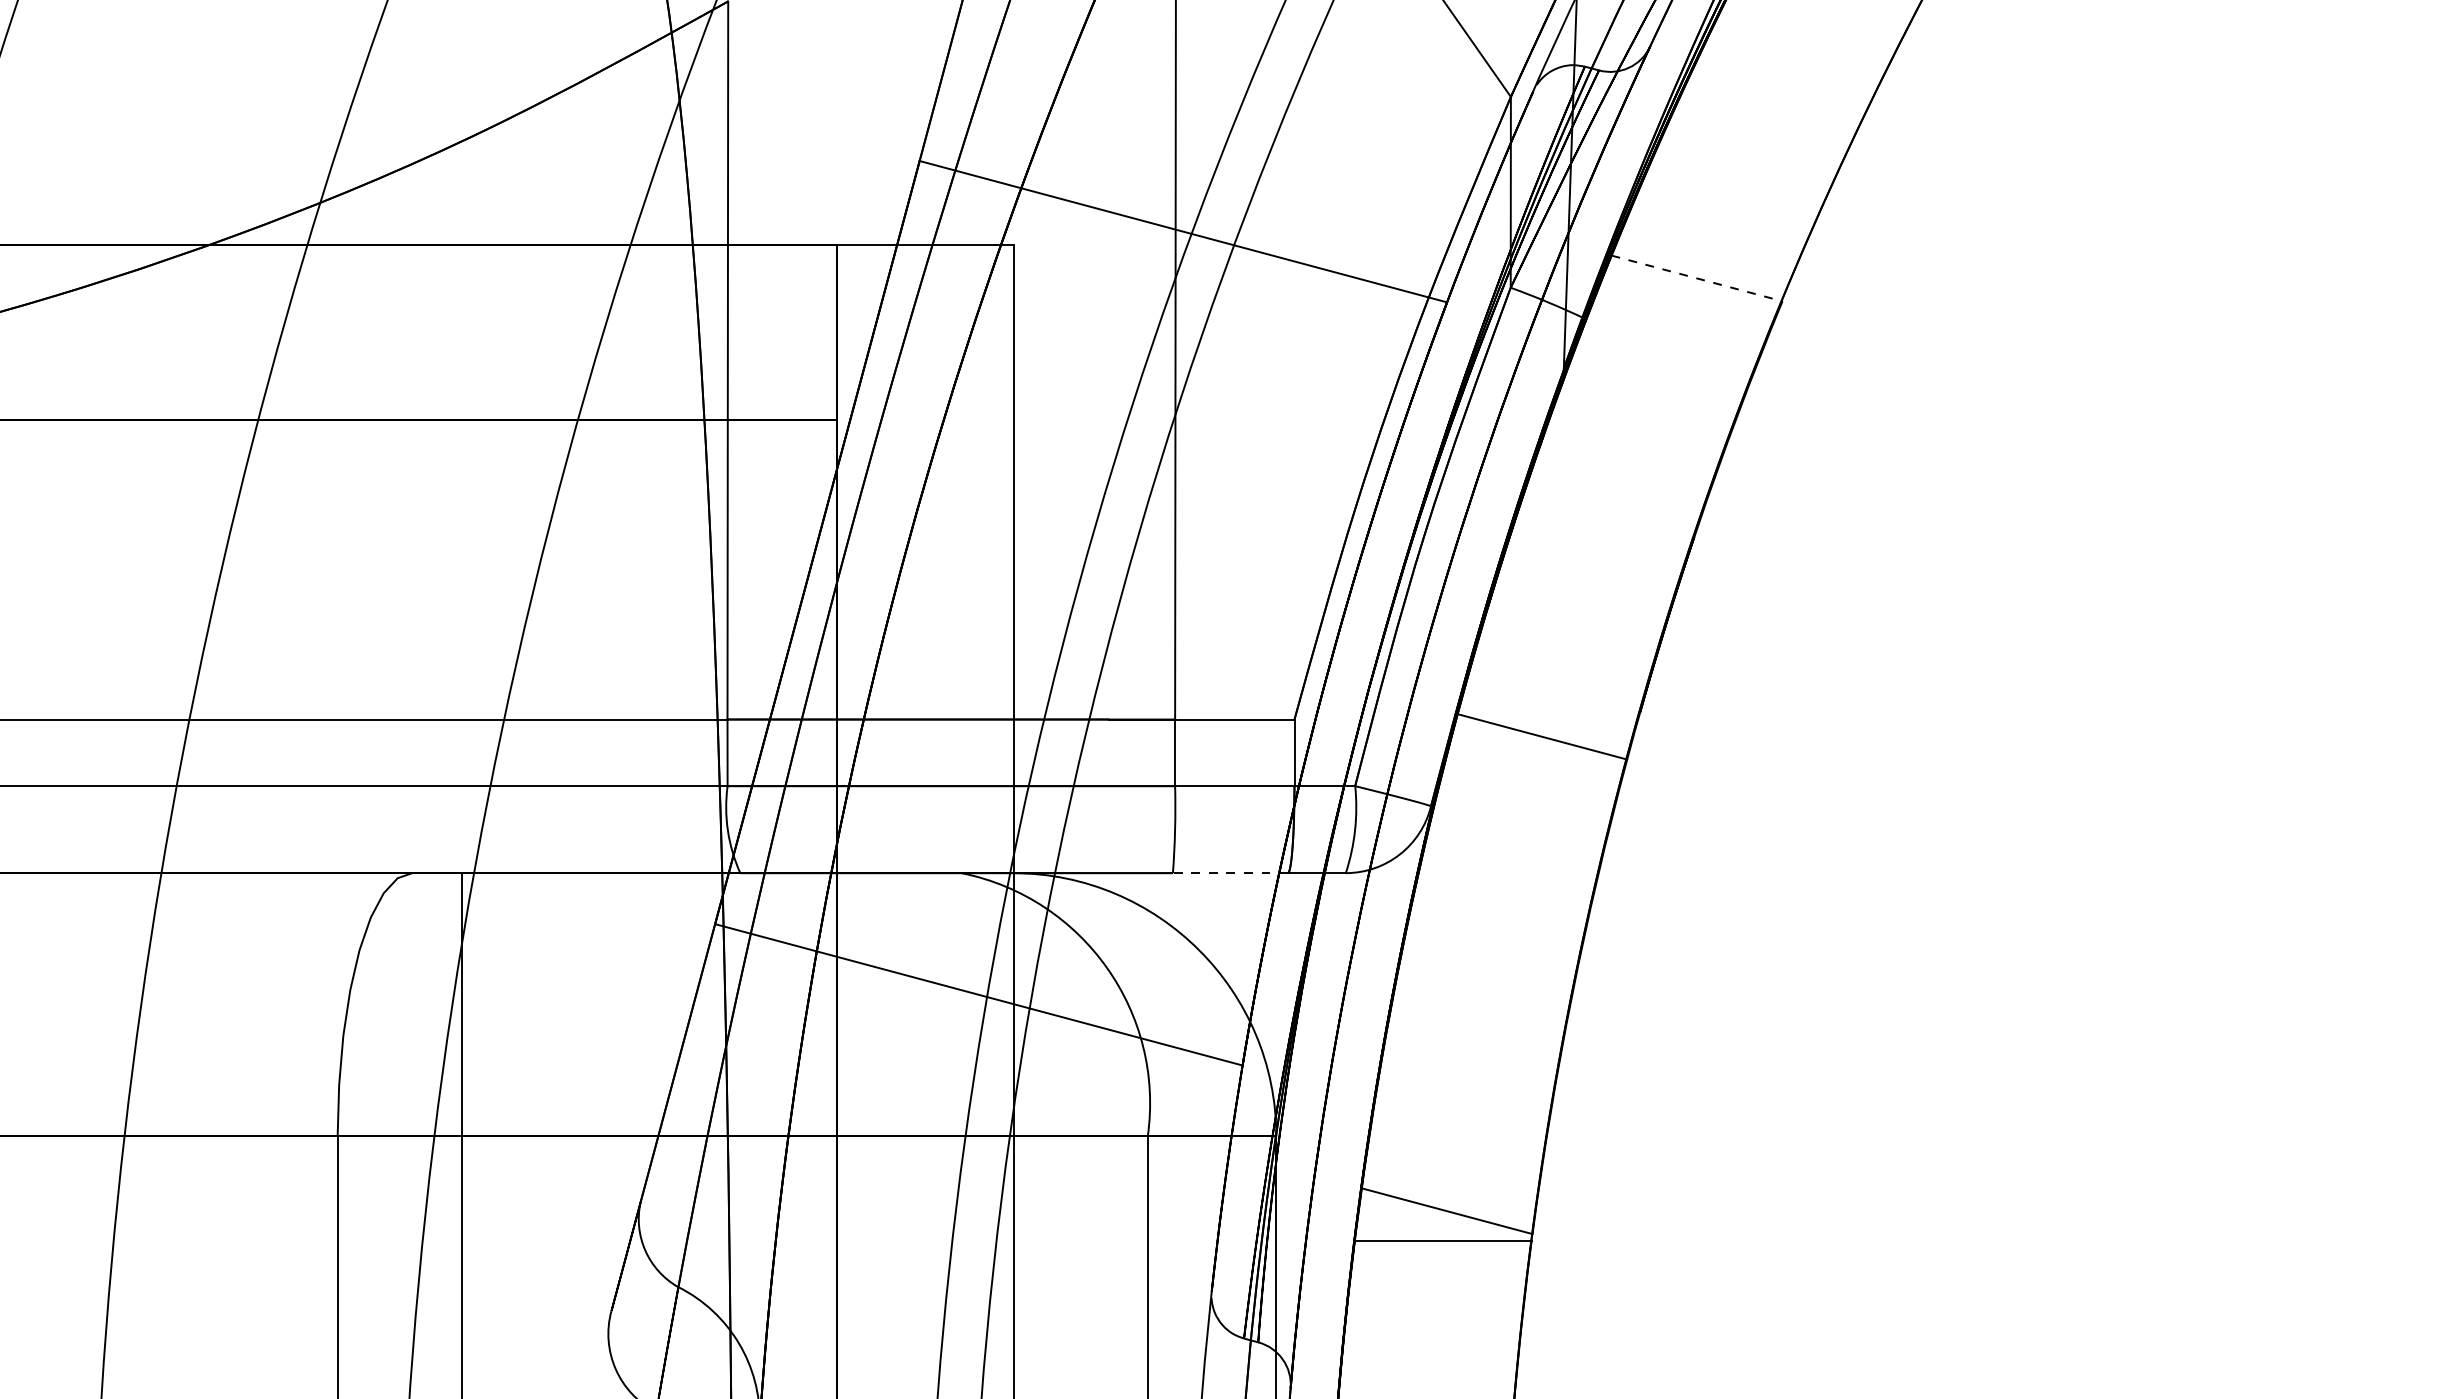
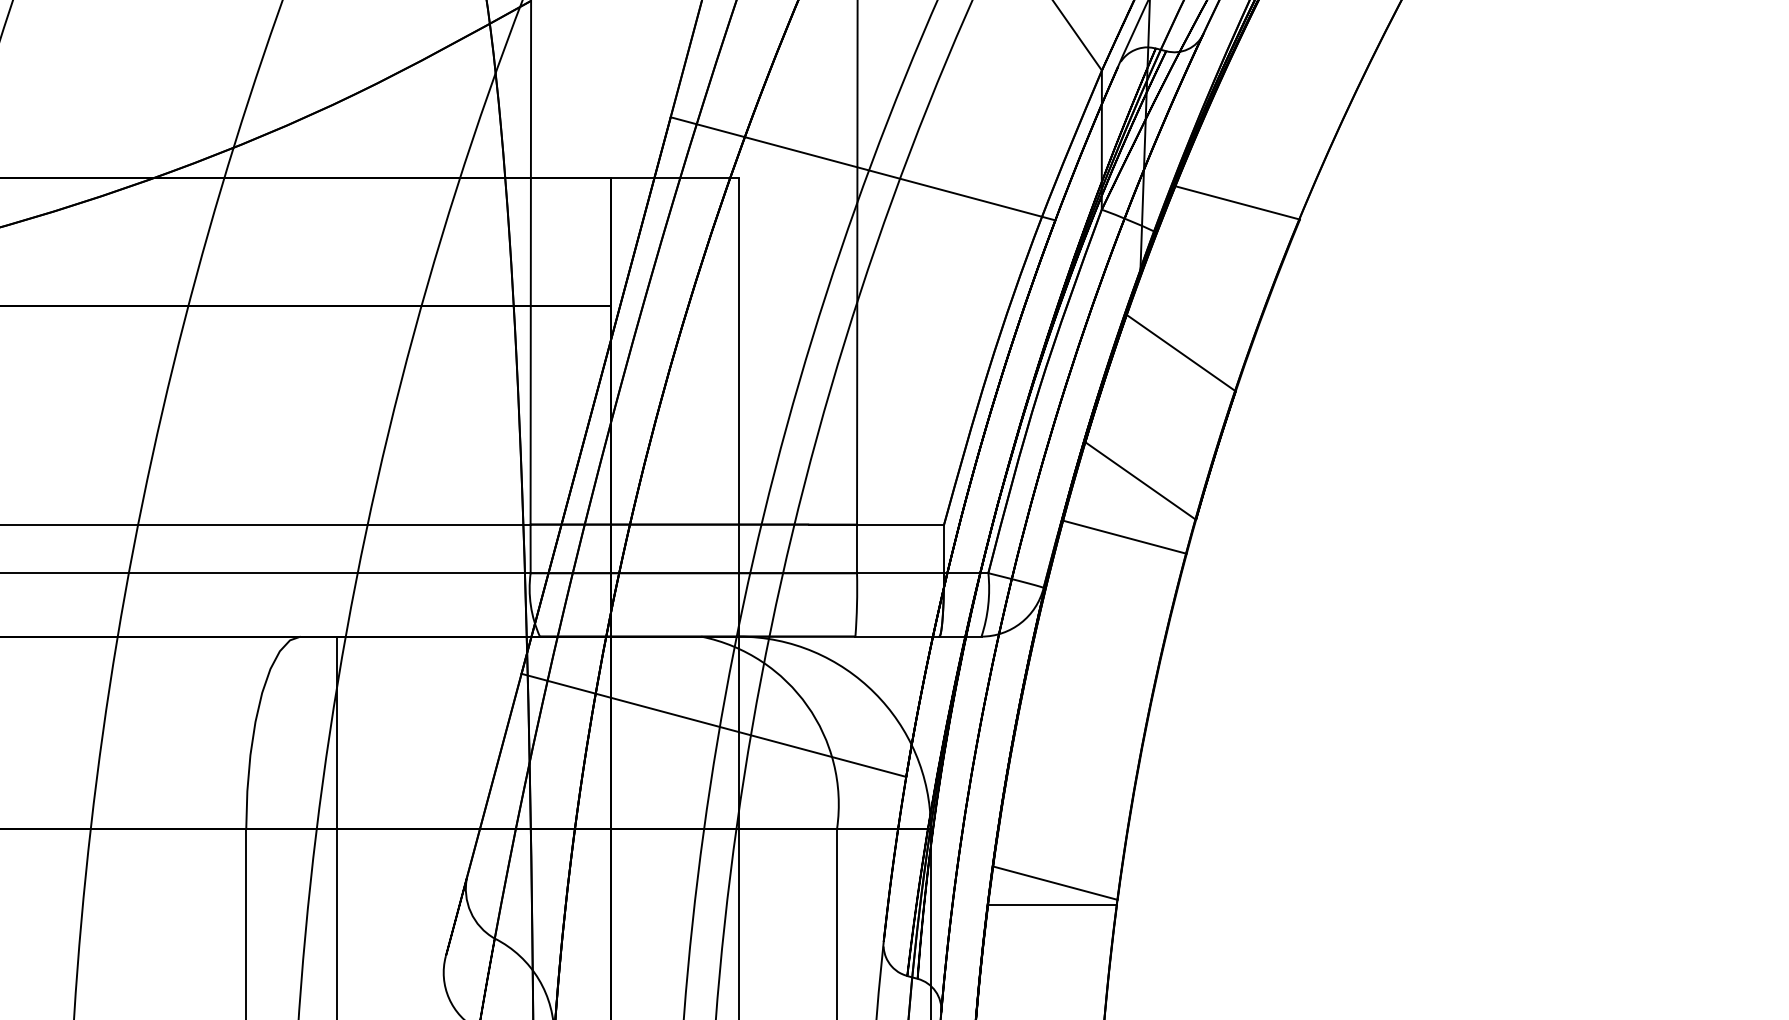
line: (1697, 278) -> (1238, 202), dashed -> solid
line: (1619, 483) -> (1181, 352), added
line: (1563, 659) -> (1140, 480), added
line: (1229, 873) -> (896, 636), dashed -> solid

